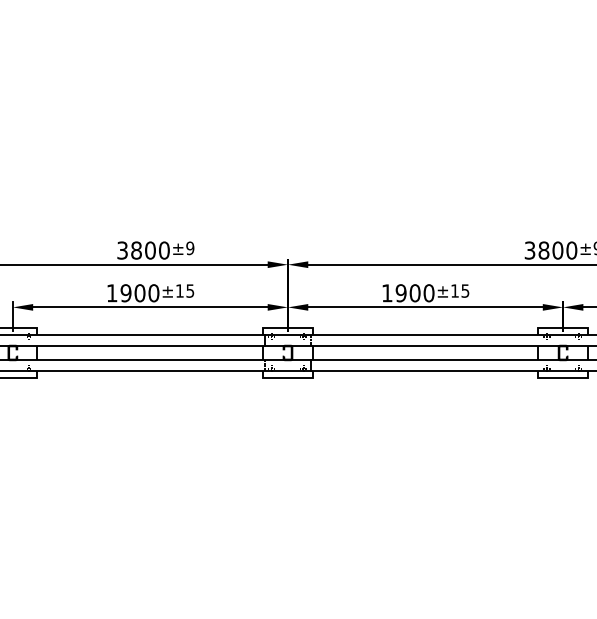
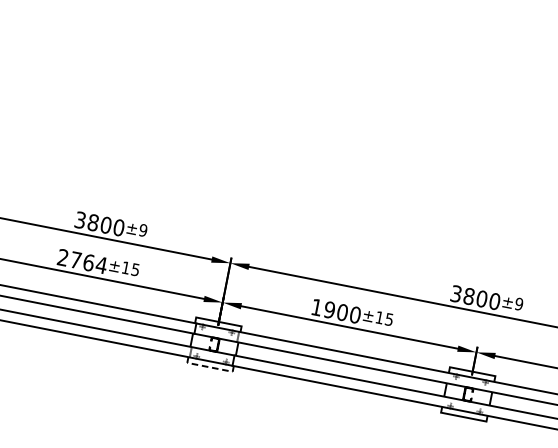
text: (132, 293) -> (81, 261), 1900 -> 2764
line: (287, 377) -> (209, 367), solid -> dashed

